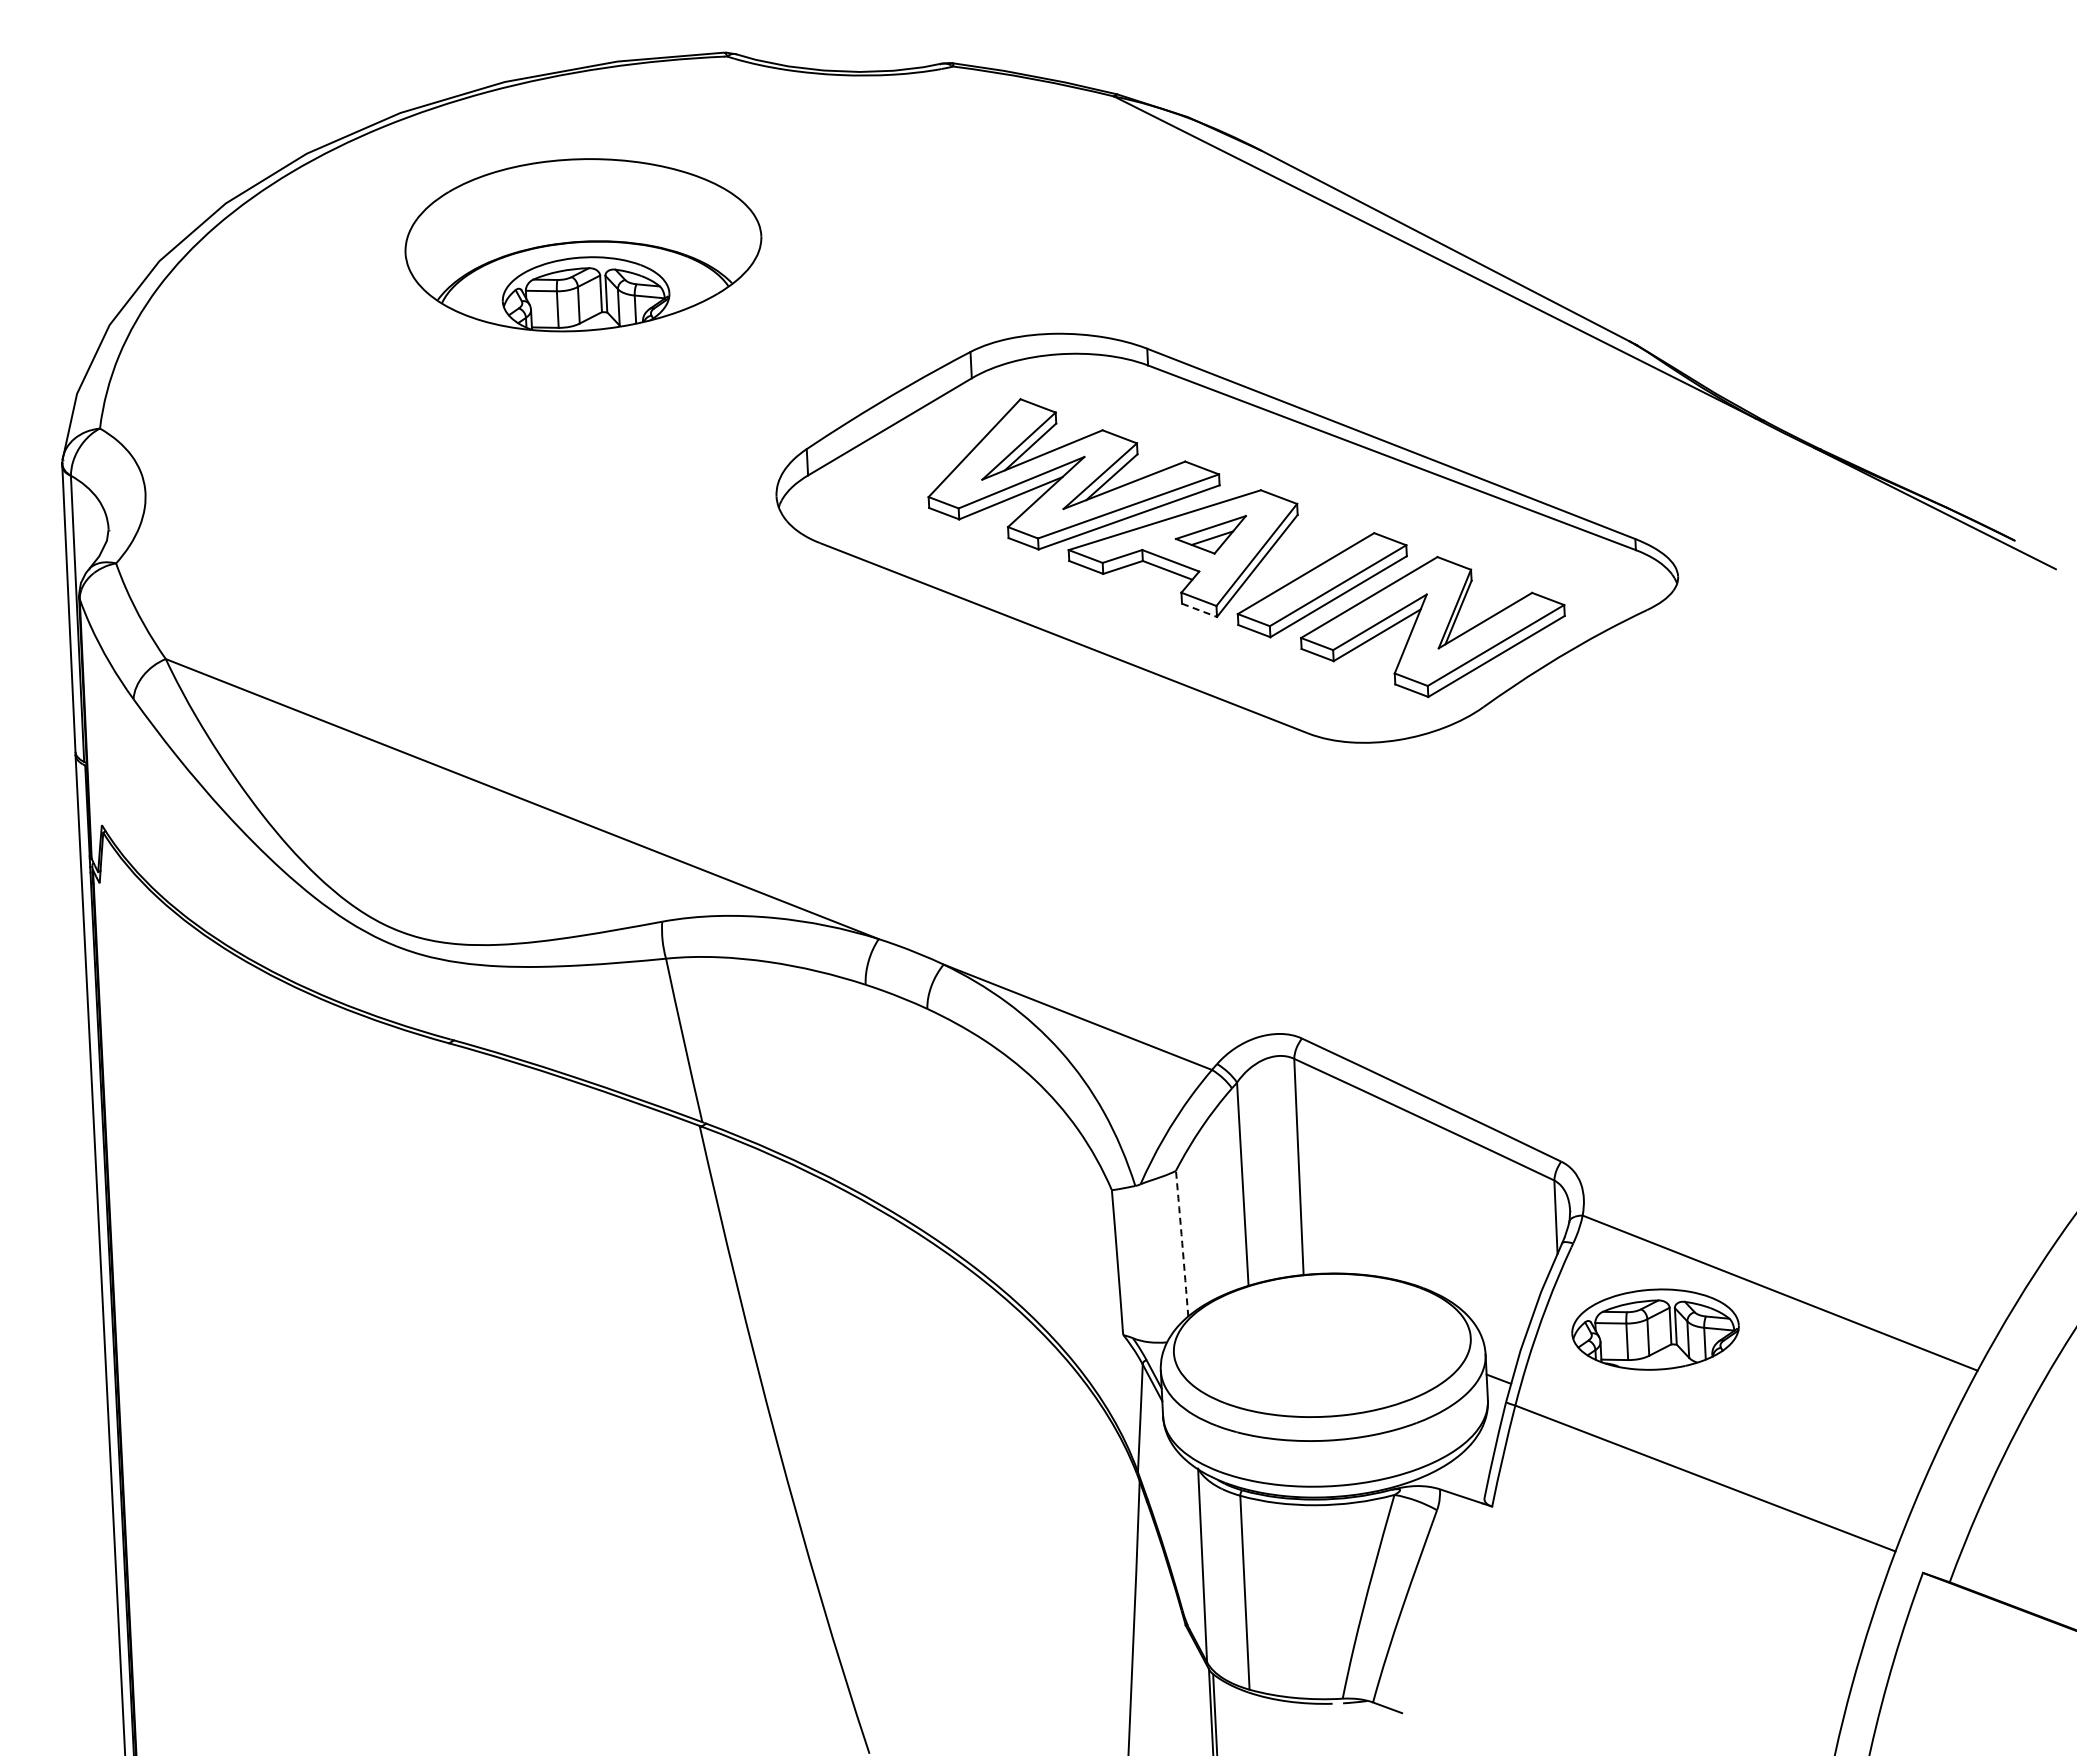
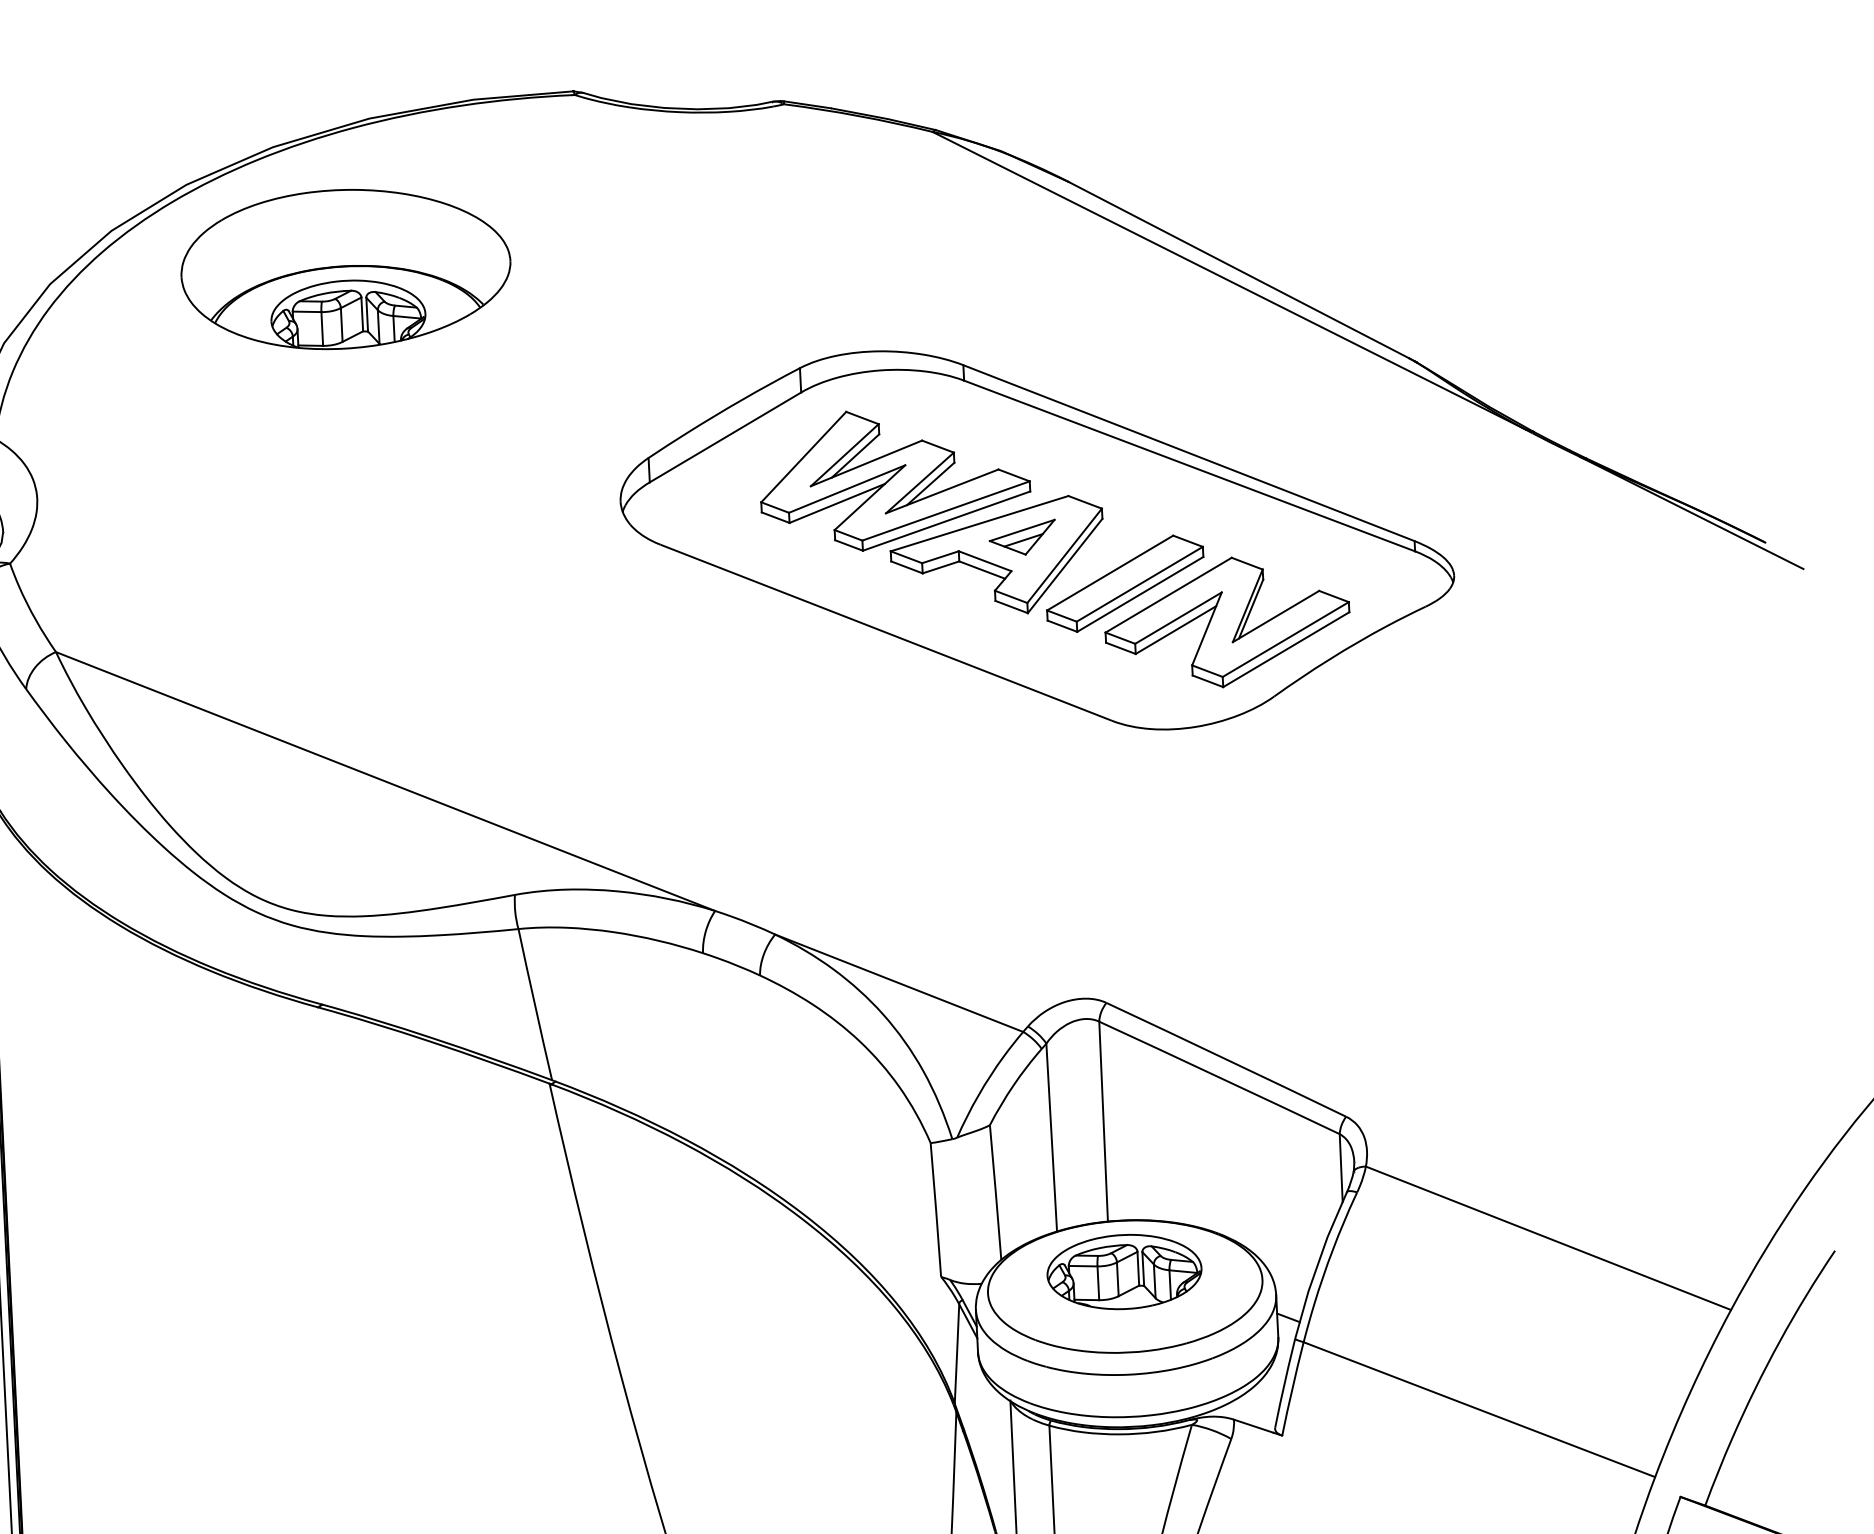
part: (583, 245) -> (346, 269), moved
line: (1199, 610) -> (1011, 607), dashed -> solid
arc: (1182, 1243) -> (995, 1192), dashed -> solid
part: (1655, 1329) -> (1124, 1271), moved

